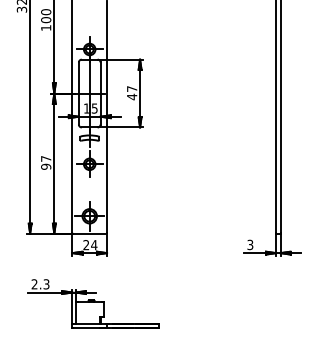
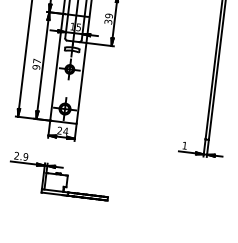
text: (132, 93) -> (108, 19), 47 -> 39
text: (250, 244) -> (185, 145), 3 -> 1
text: (46, 284) -> (25, 157), 2.3 -> 2.9

